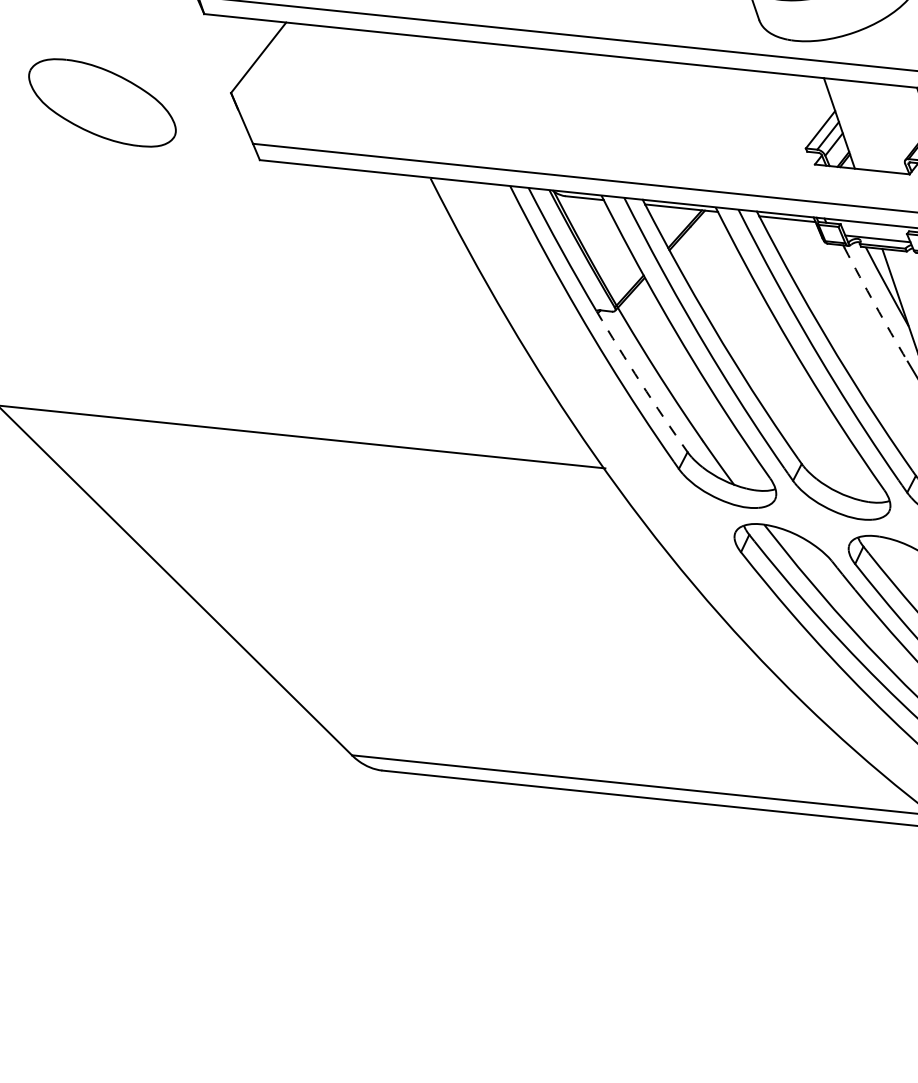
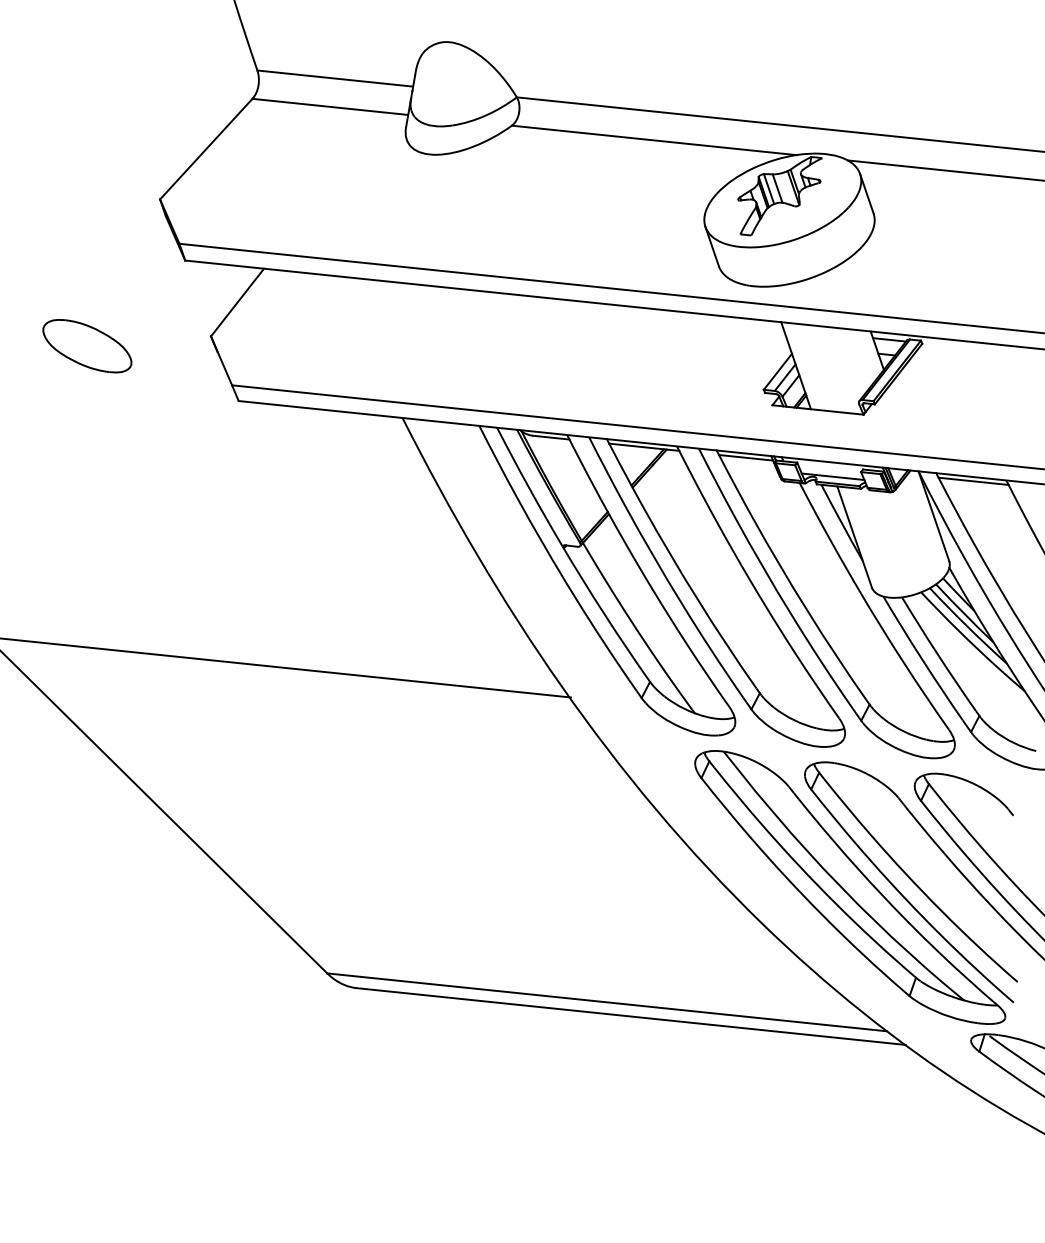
part: (102, 103) -> (87, 346), size x0.62
arc: (875, 305) -> (830, 540), dashed -> solid
arc: (640, 382) -> (604, 614), dashed -> solid

